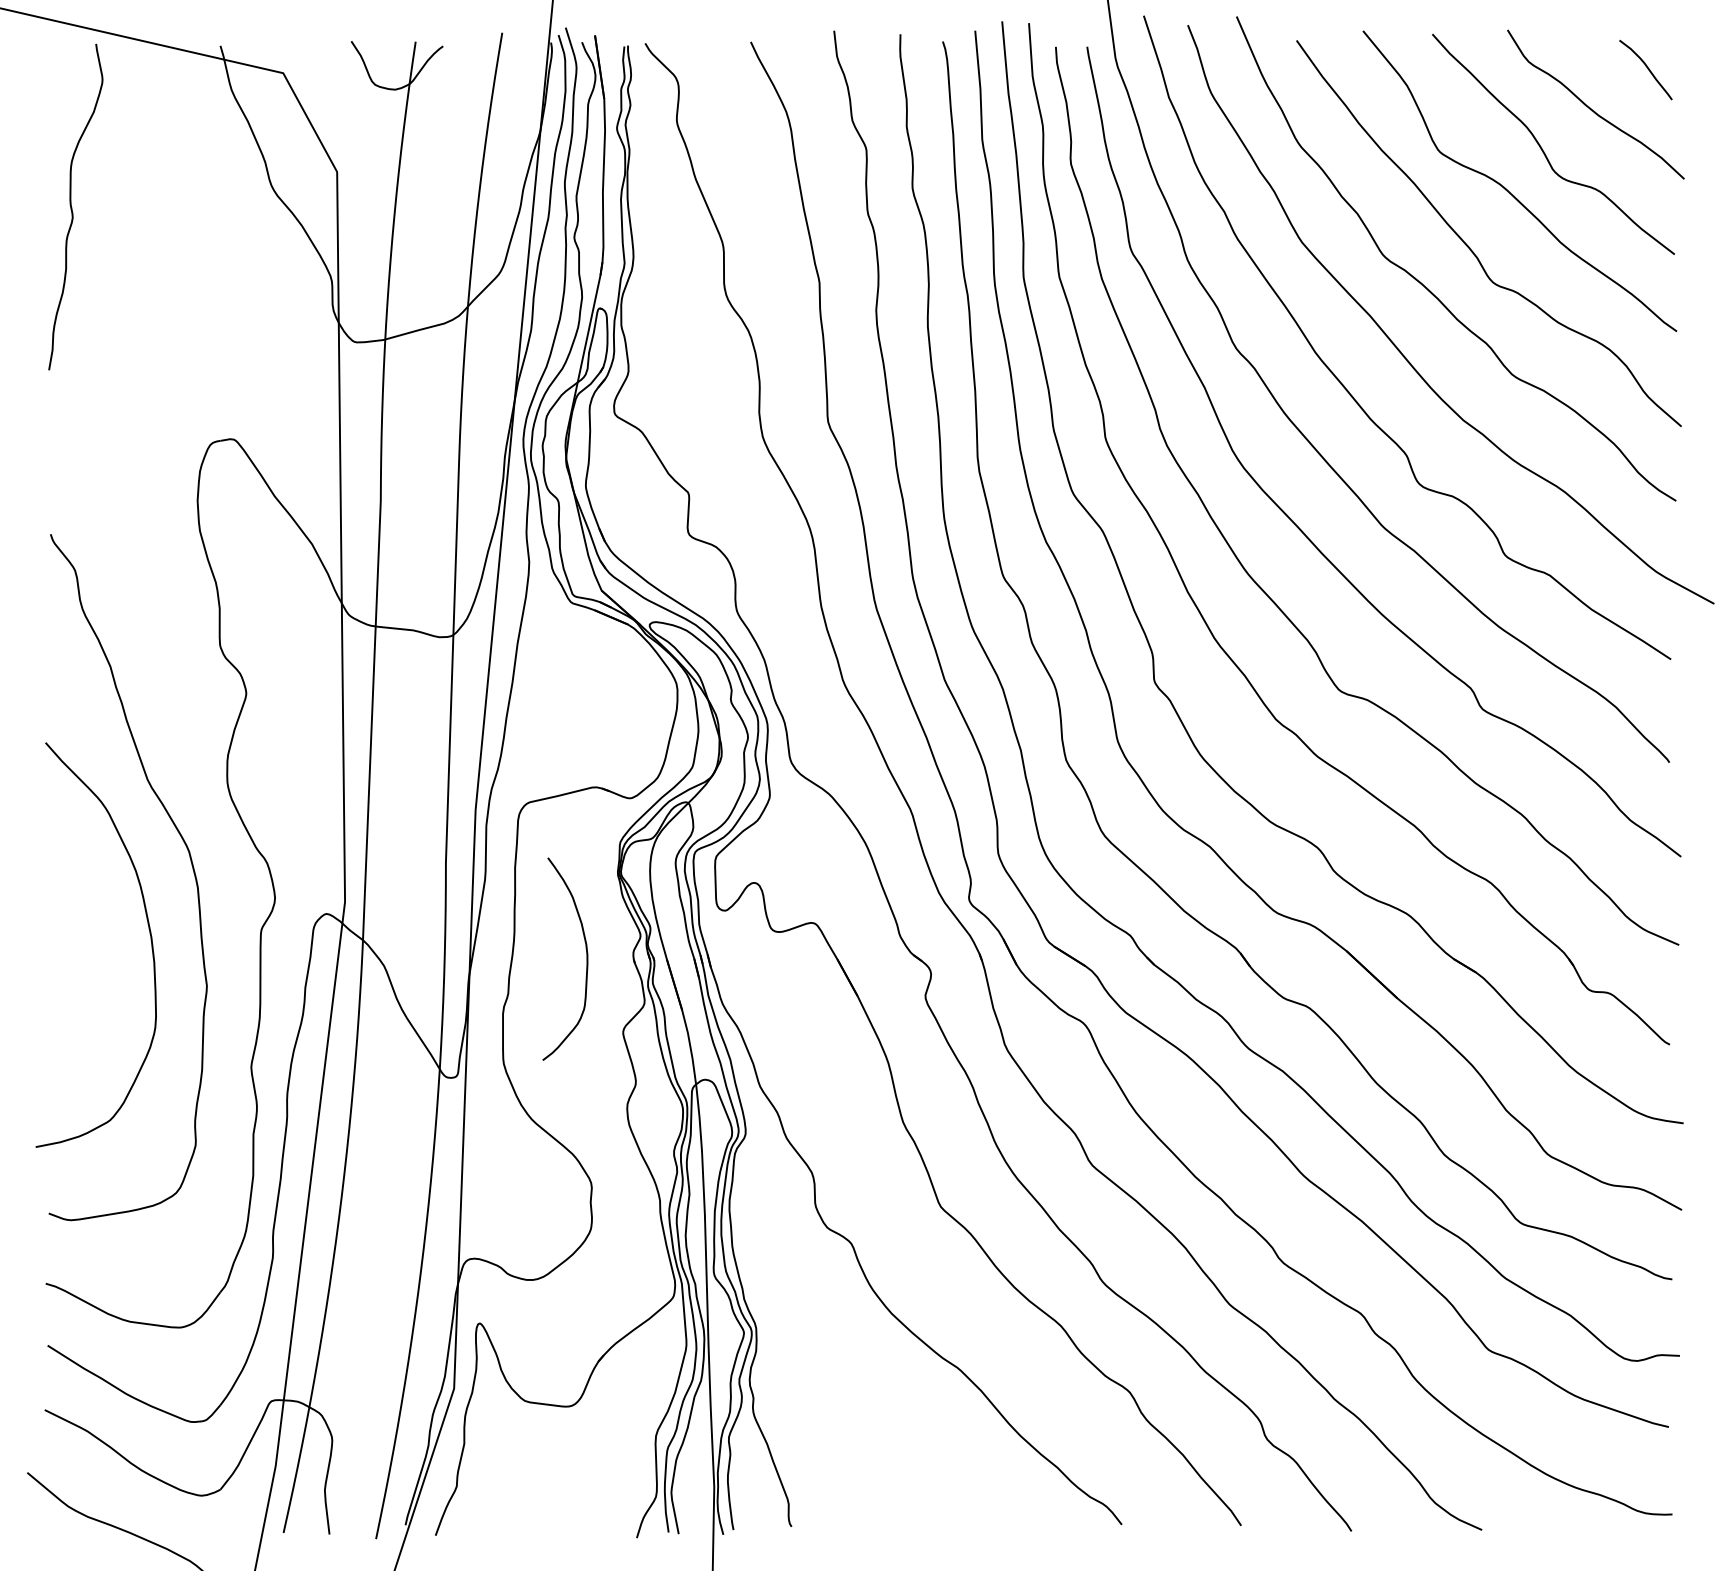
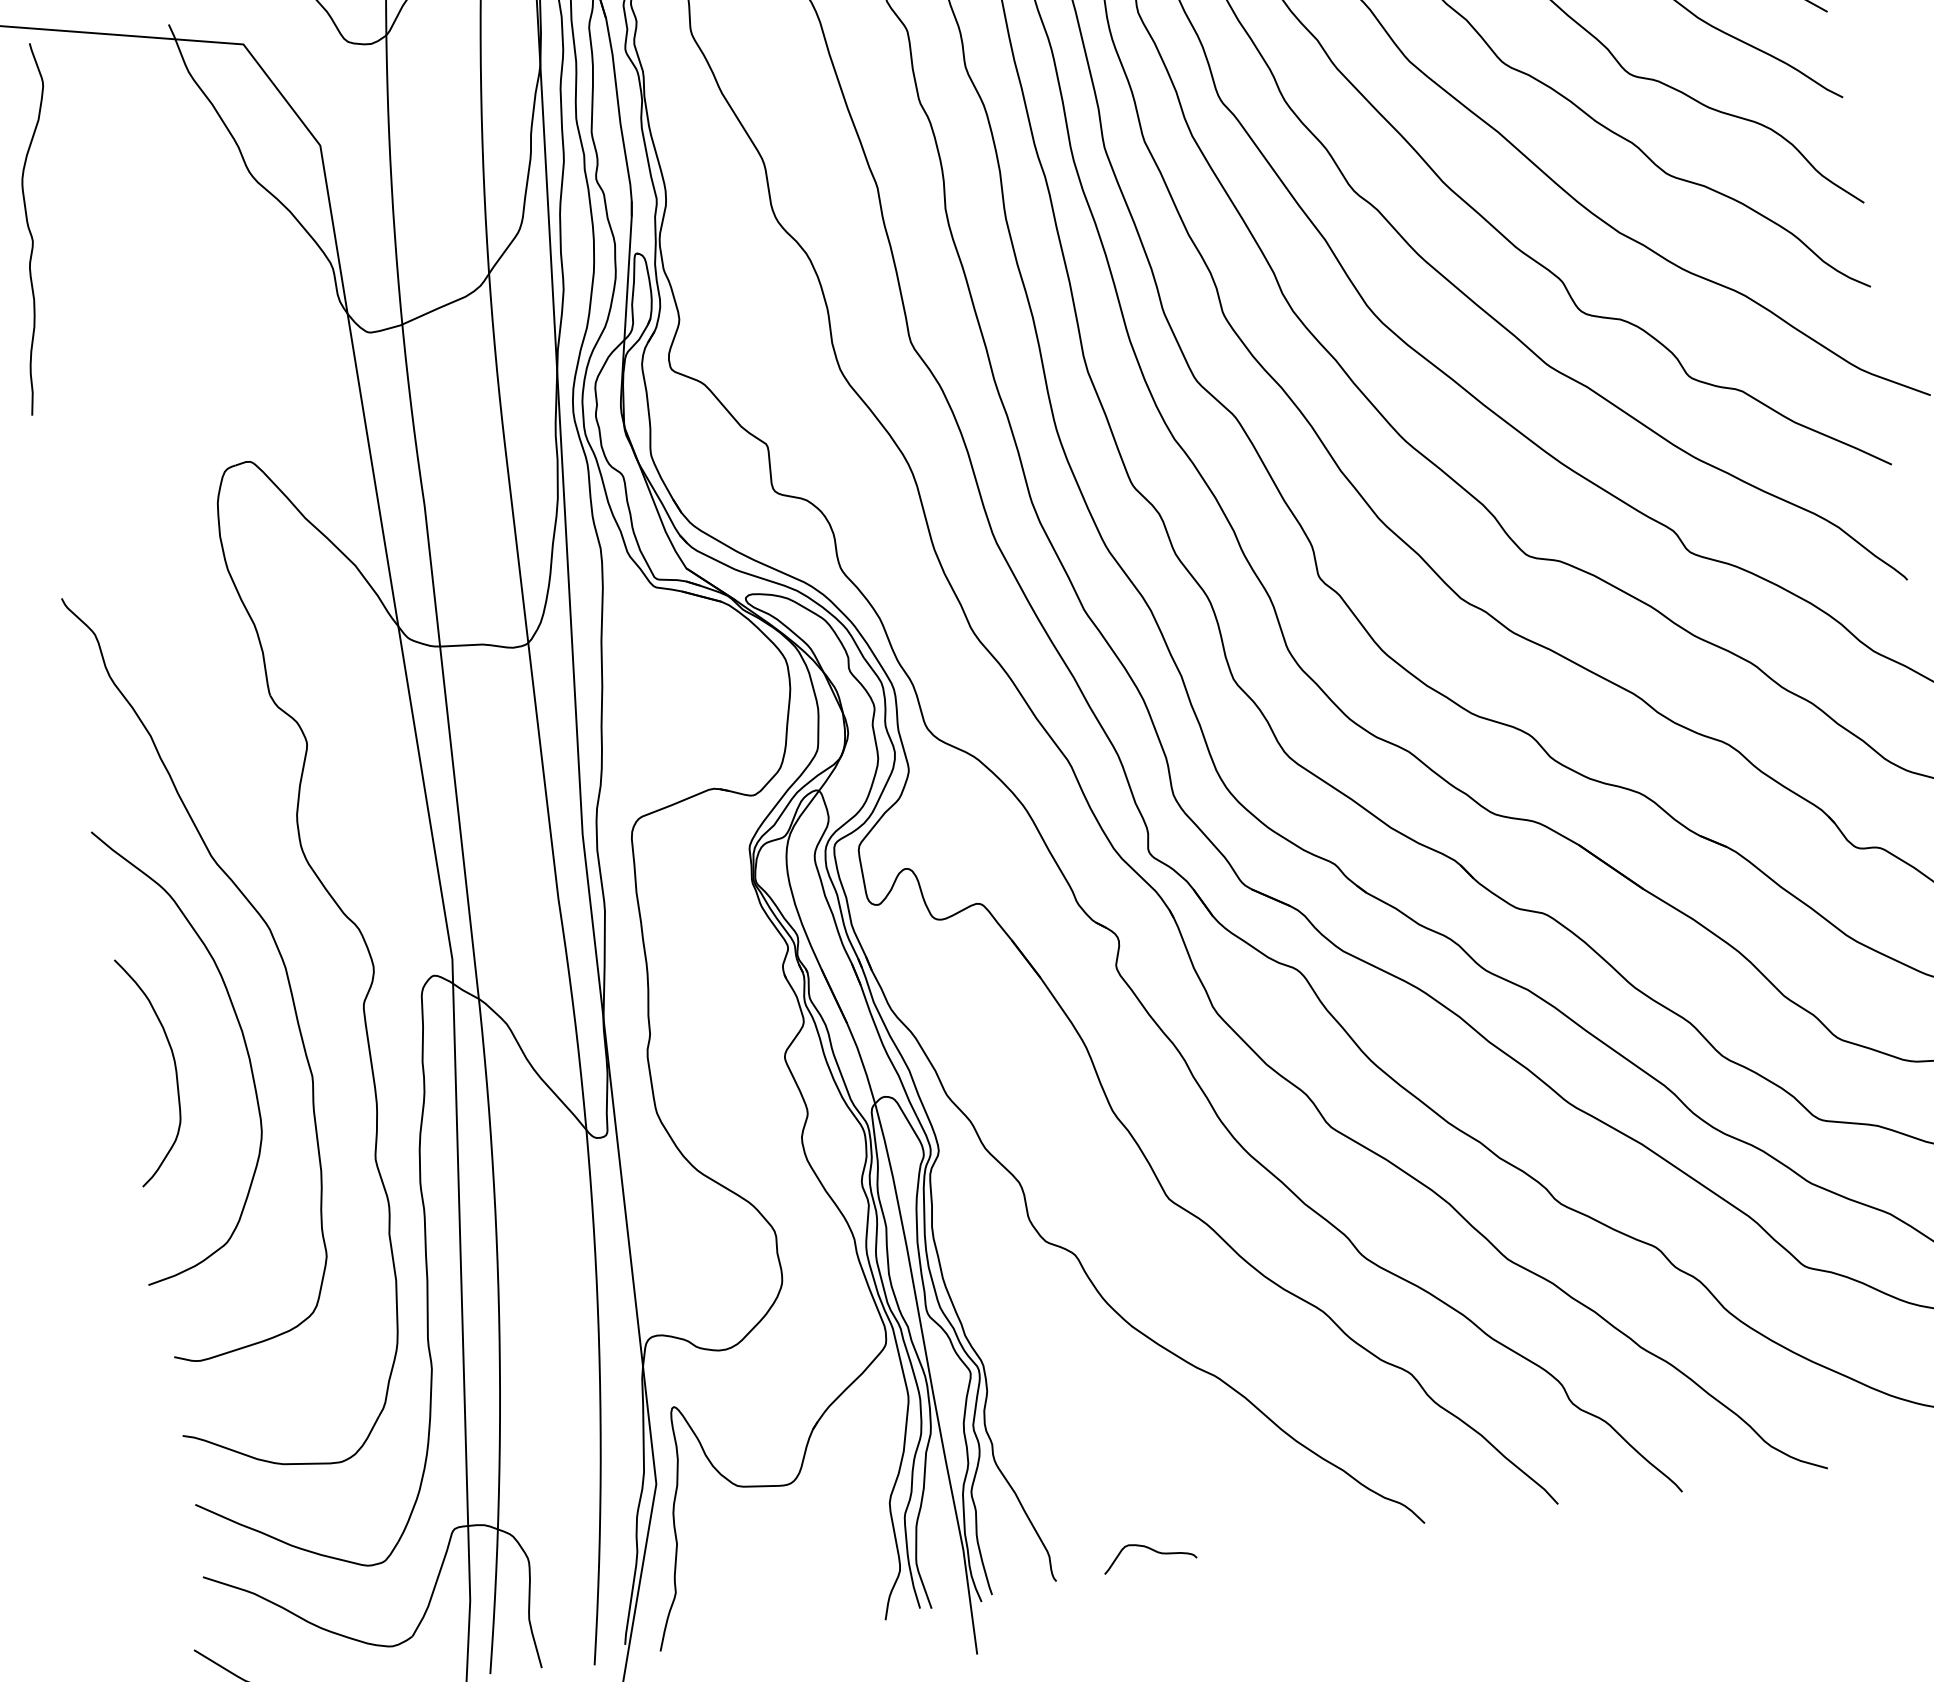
curve: (586, 958) -> (174, 1065), moved
curve: (877, 1511) -> (1149, 1549), added

